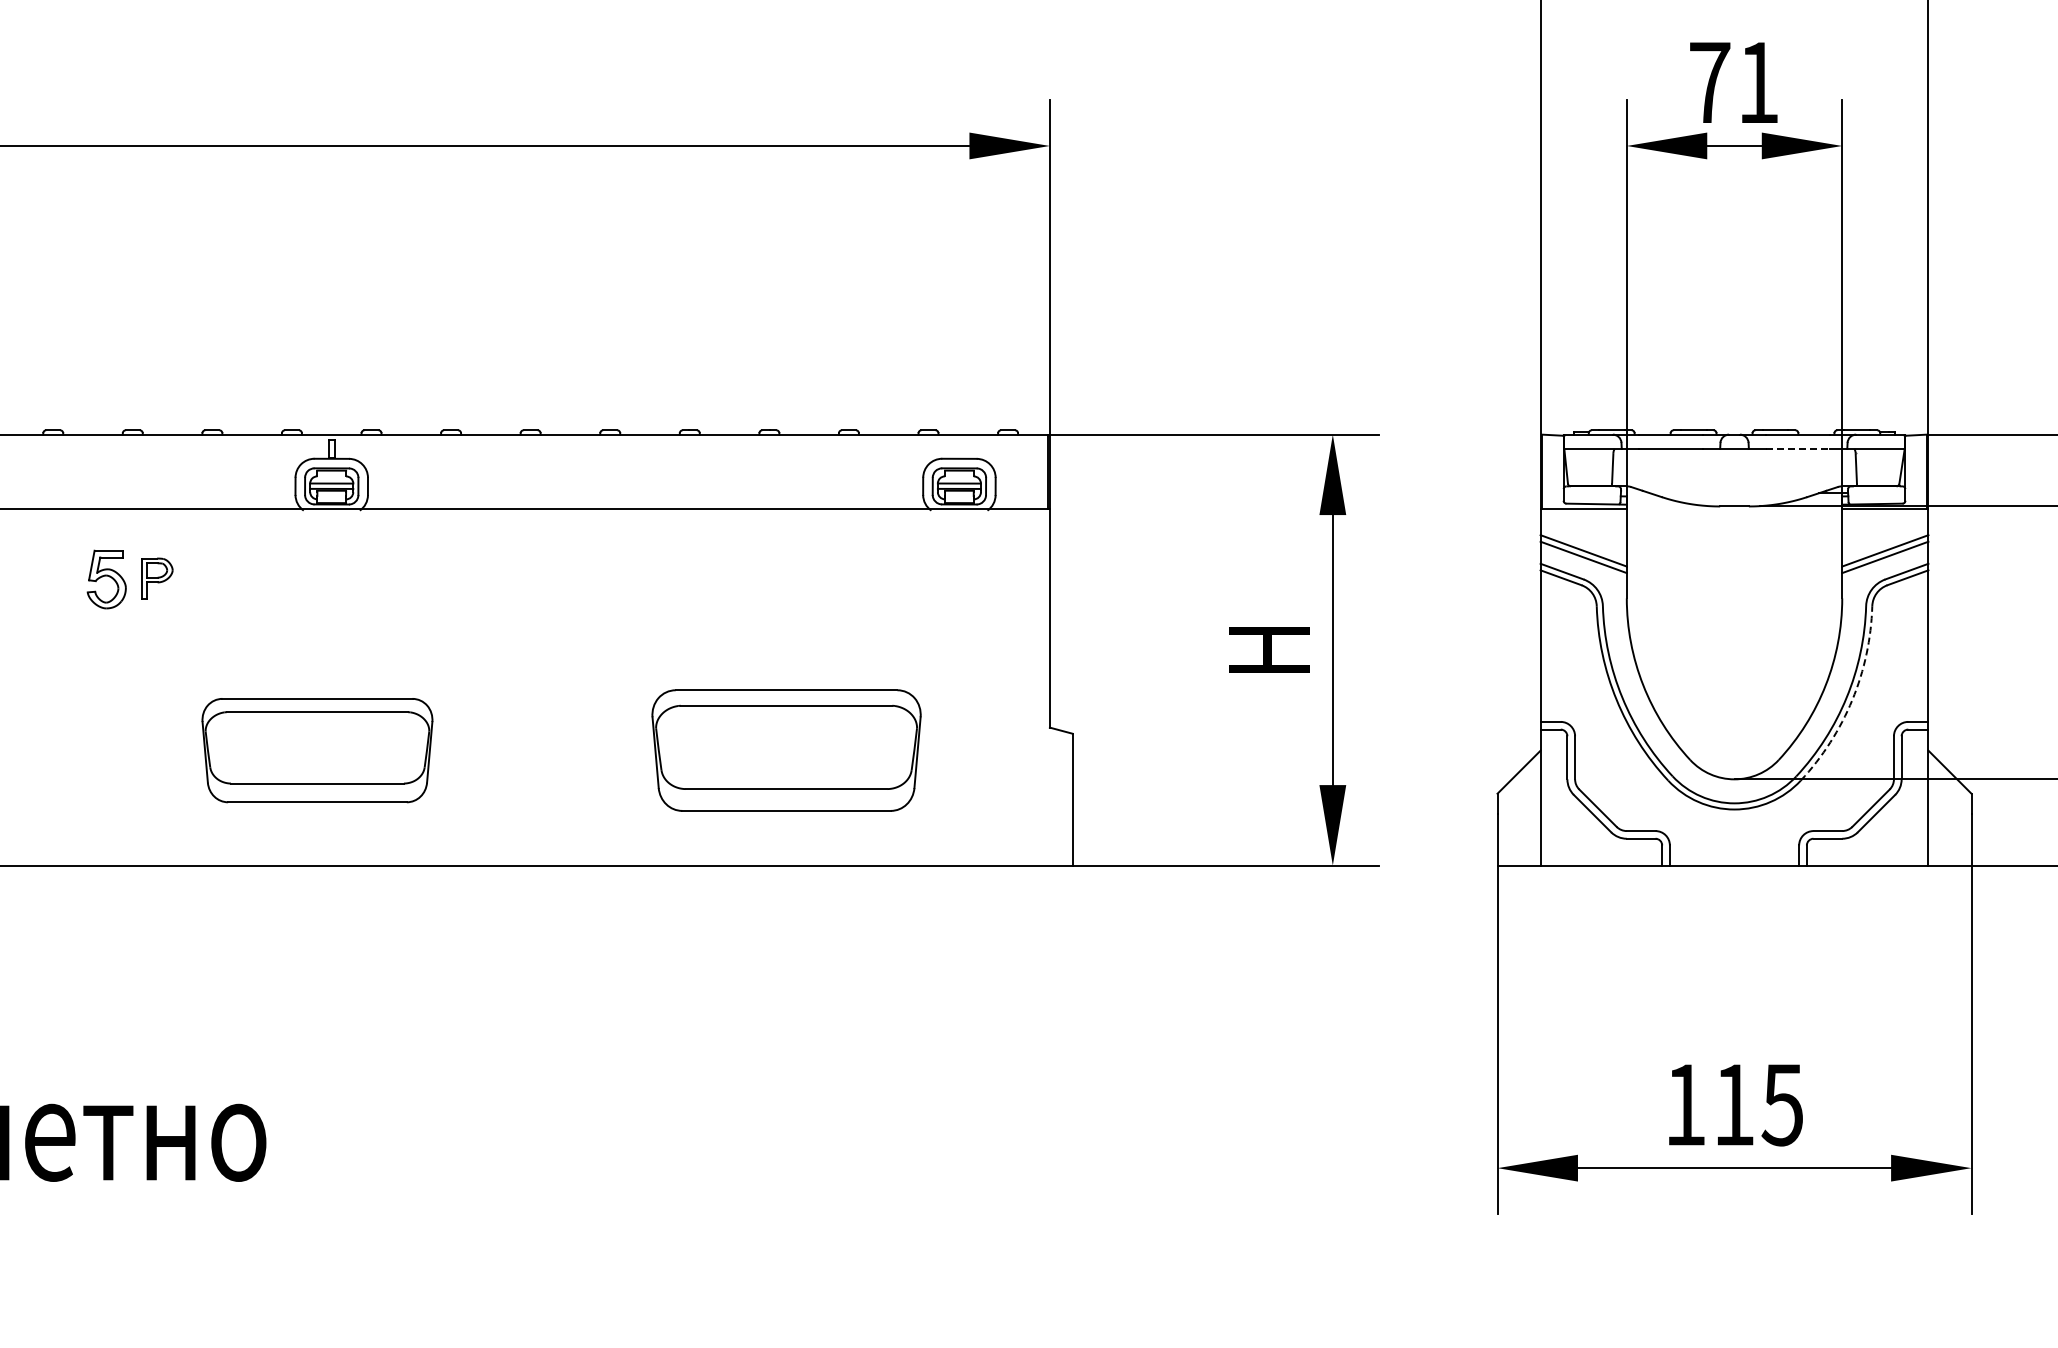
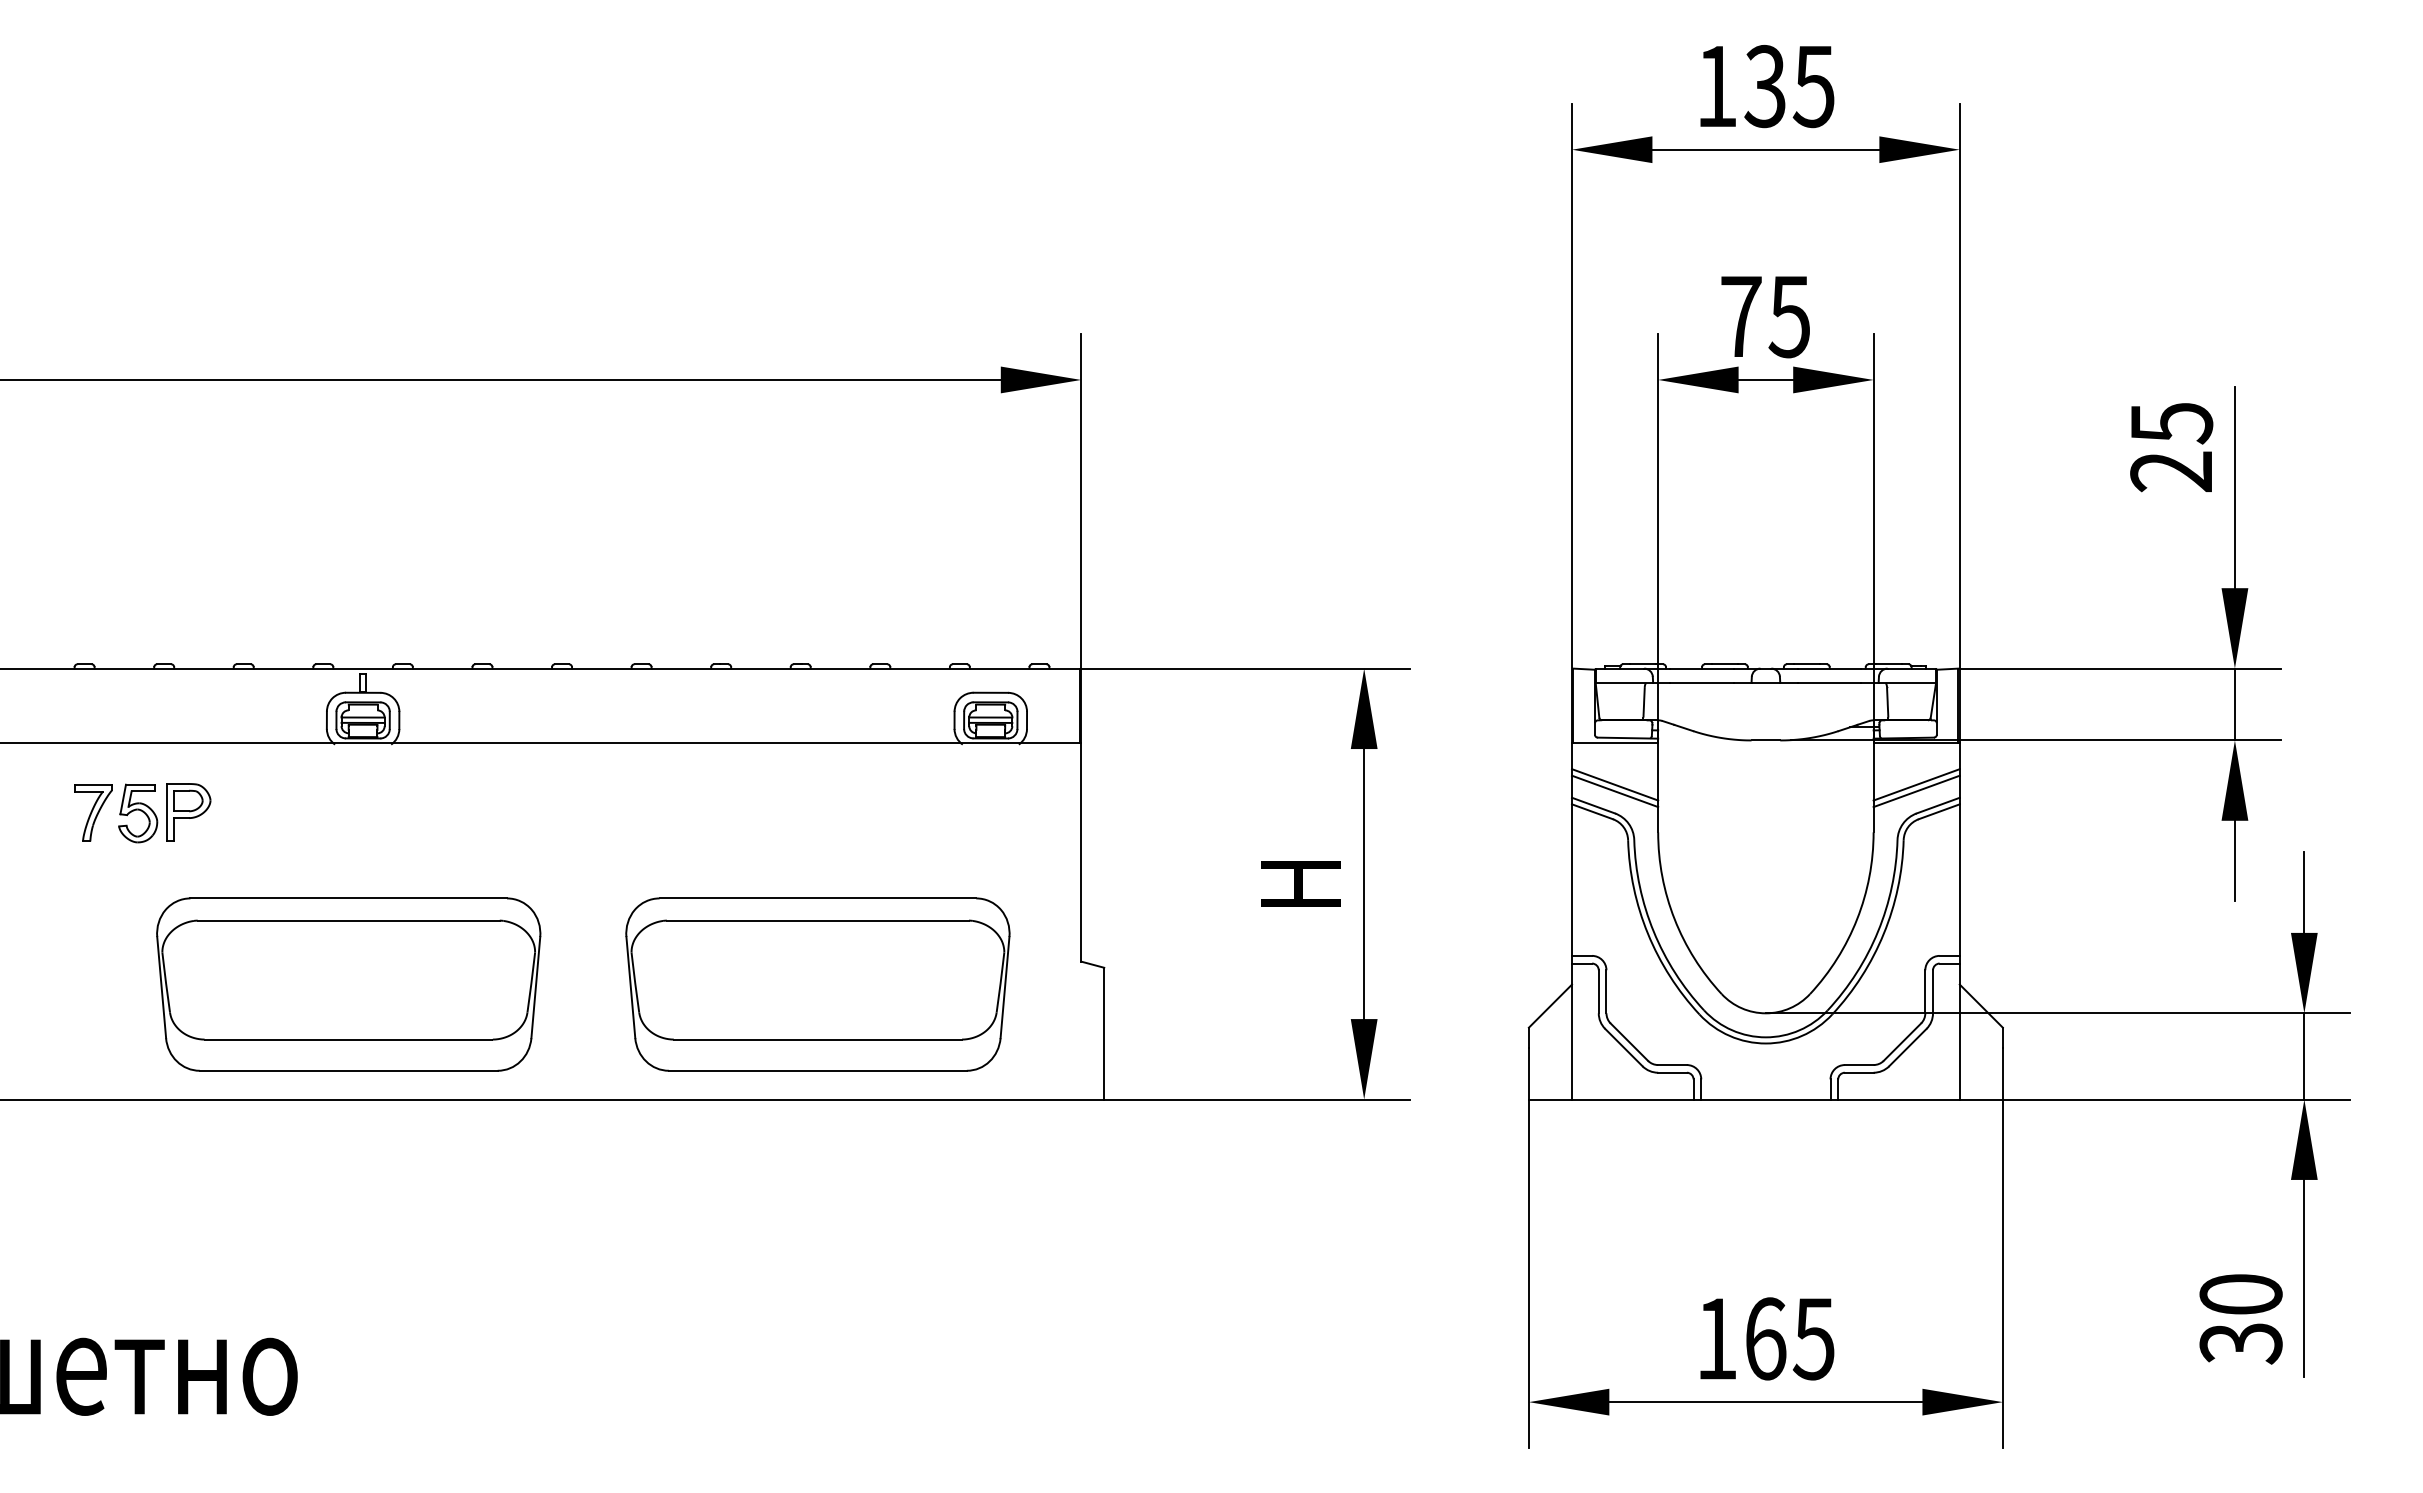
text: (1757, 83) -> (1788, 317), 71 -> 75
line: (1798, 448) -> (1829, 682), dashed -> solid
part: (62, 578) -> (93, 812), added
part: (157, 578) -> (188, 812), size x1.43
arc: (1852, 699) -> (1883, 933), dashed -> solid
part: (317, 750) -> (348, 984), size x1.67
part: (786, 750) -> (817, 984), size x1.43
text: (1735, 1104) -> (1766, 1338), 115 -> 165

